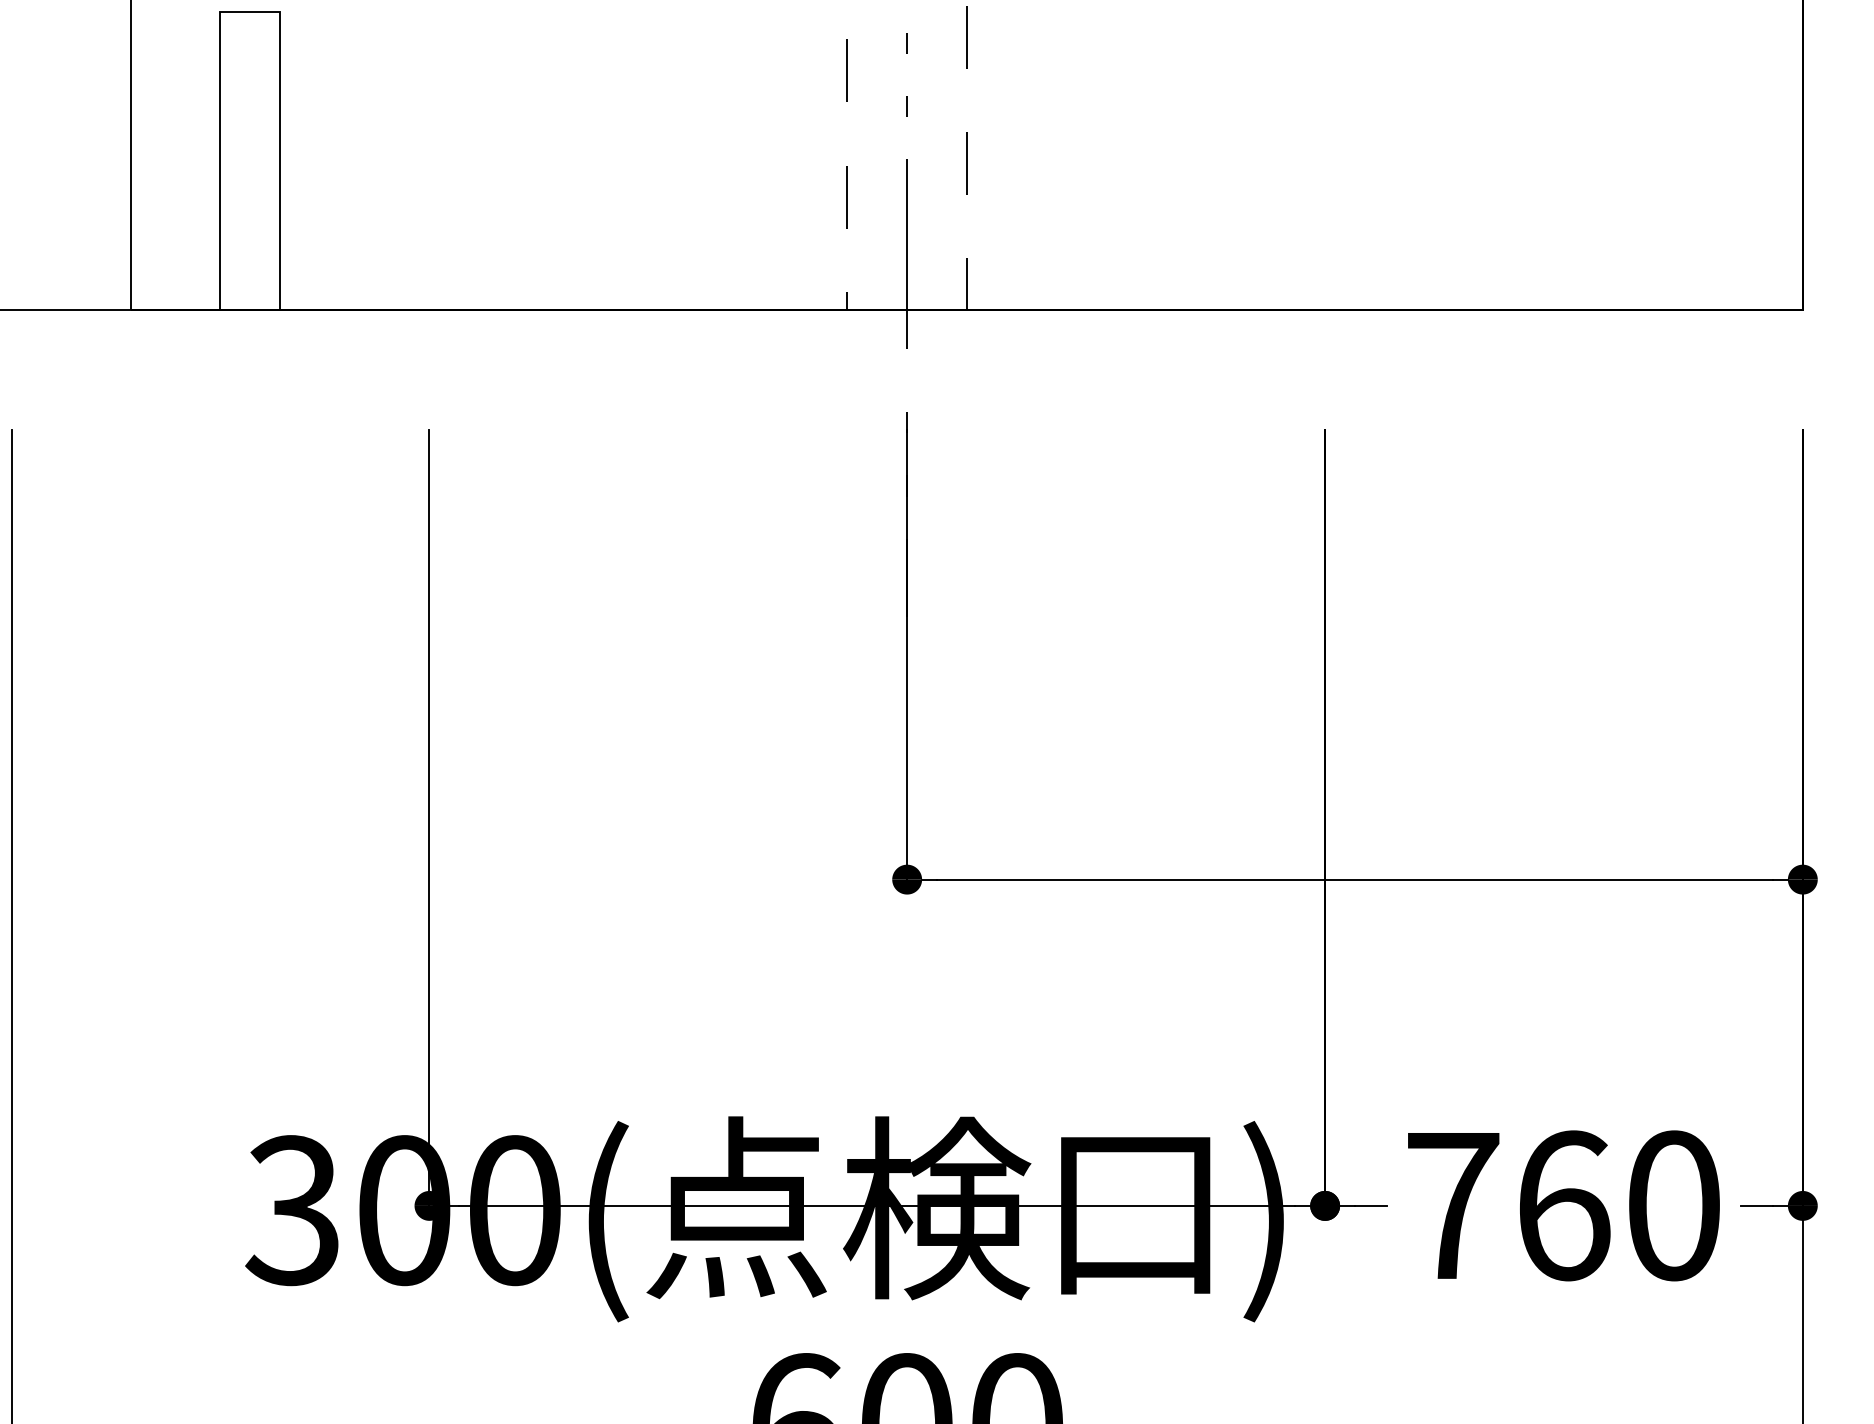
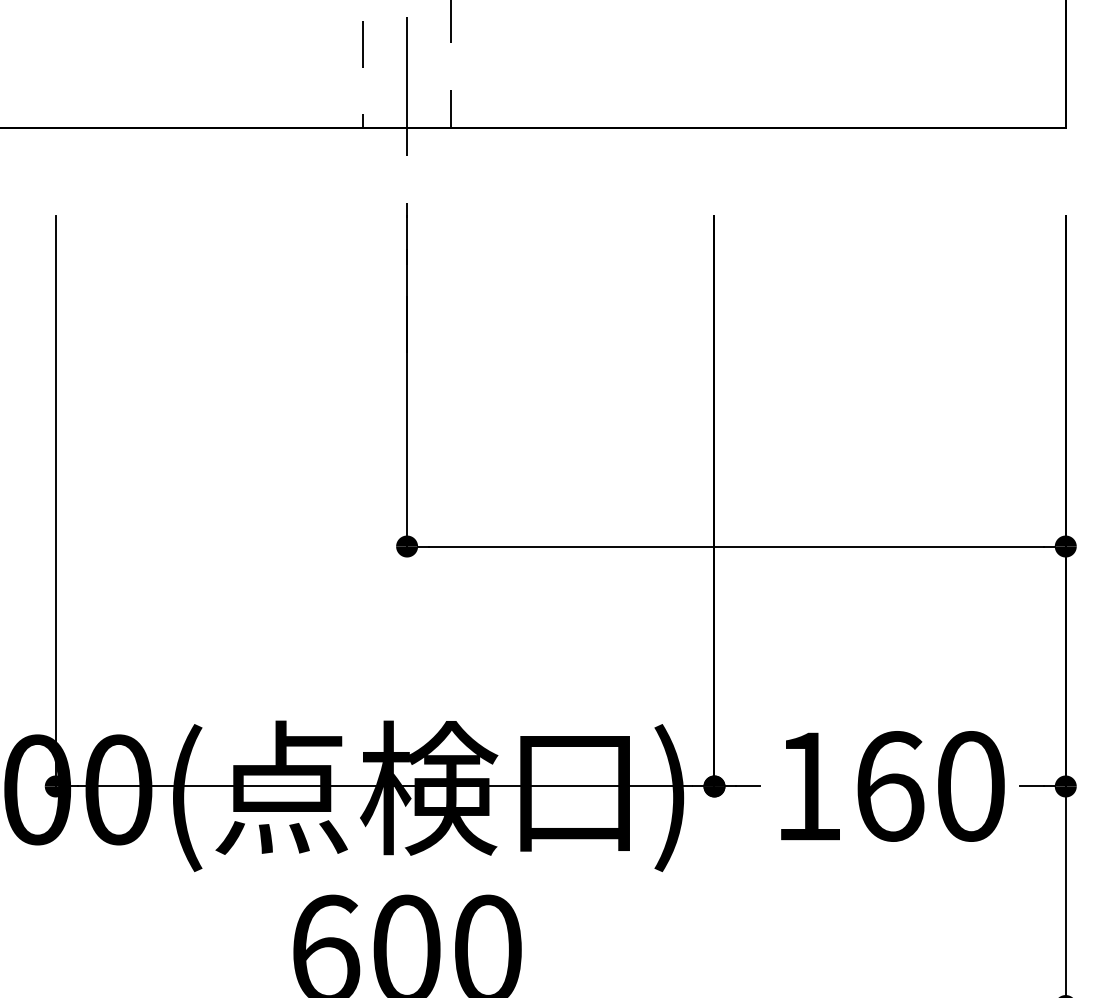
text: (1453, 1205) -> (808, 786), 760 -> 160

